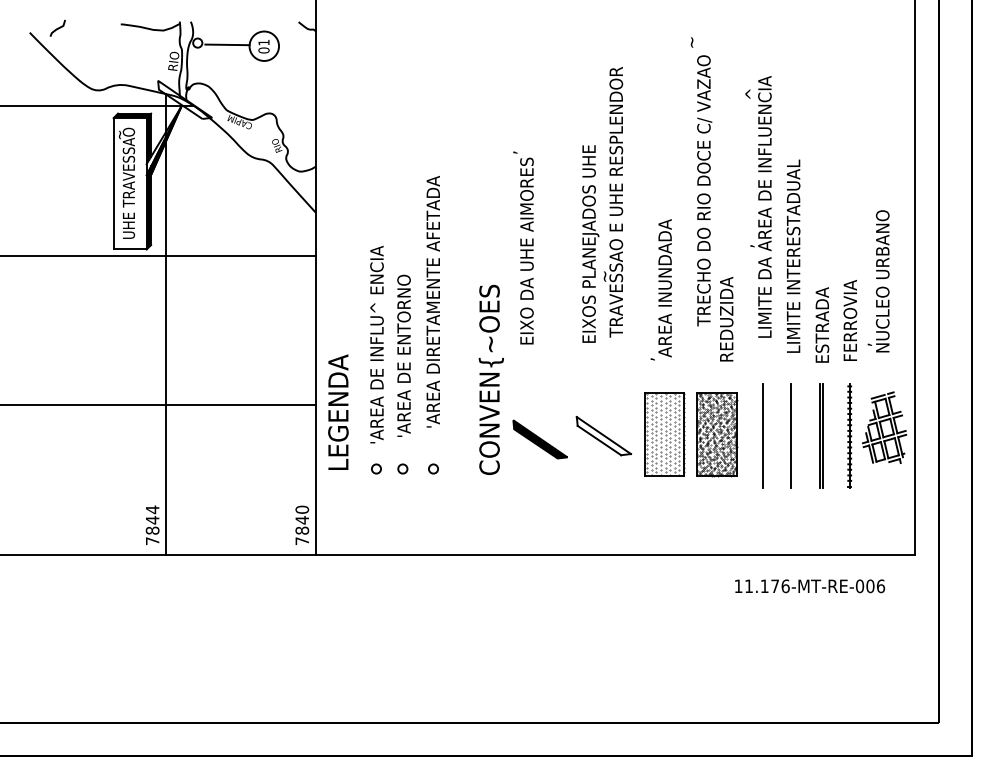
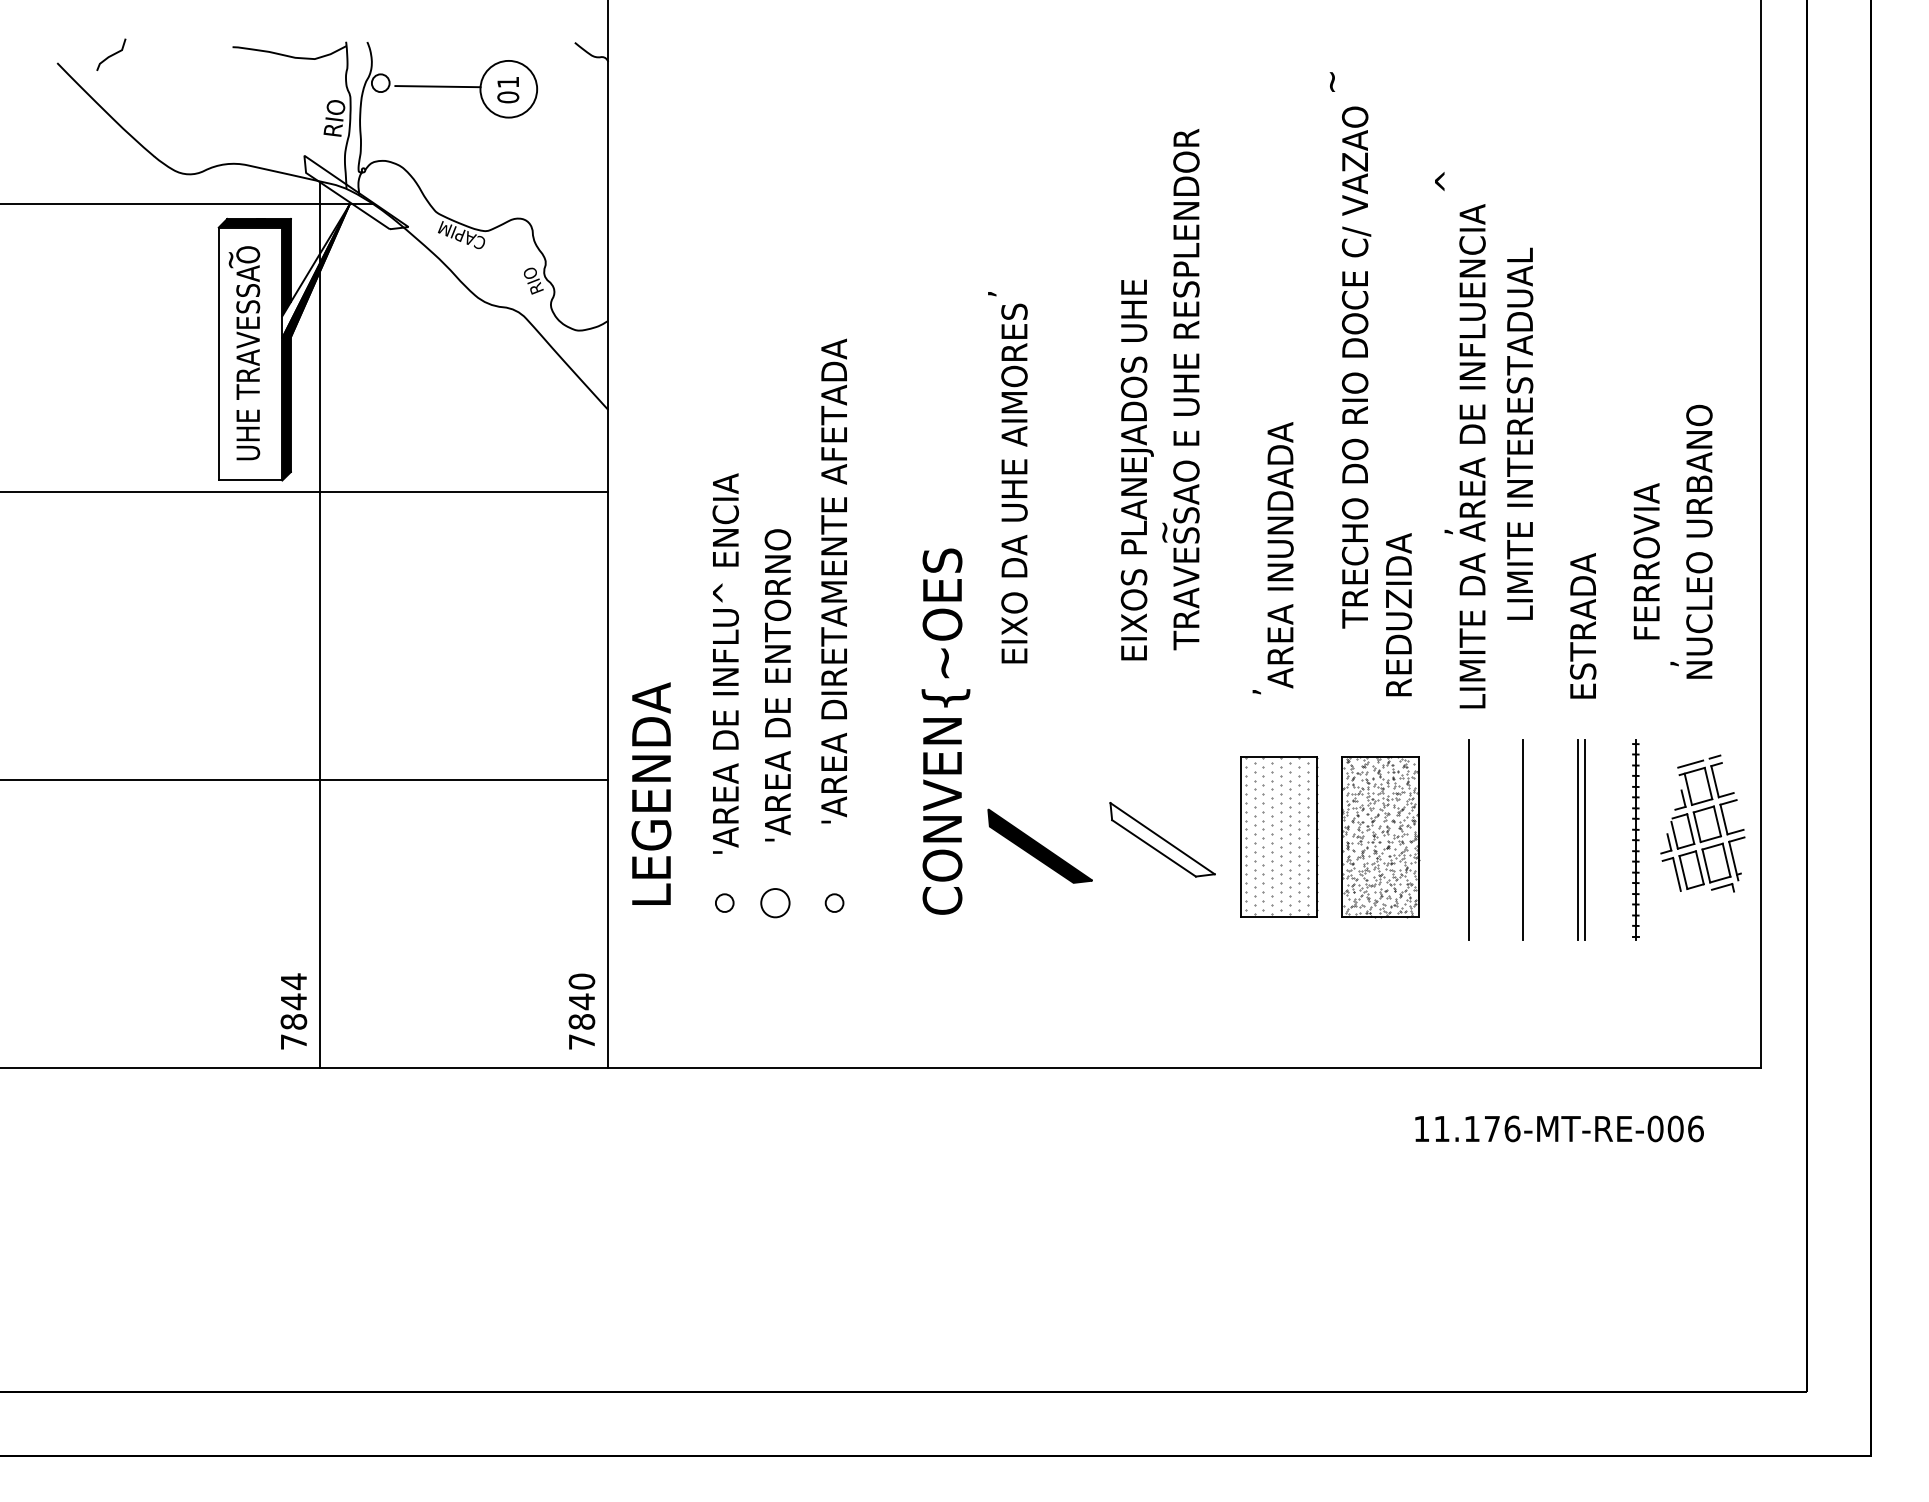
text: (760, 206) -> (1464, 455), moved
text: (793, 255) -> (1519, 432), moved
text: (850, 320) -> (1646, 561), moved
part: (402, 468) -> (774, 902), size x1.6

